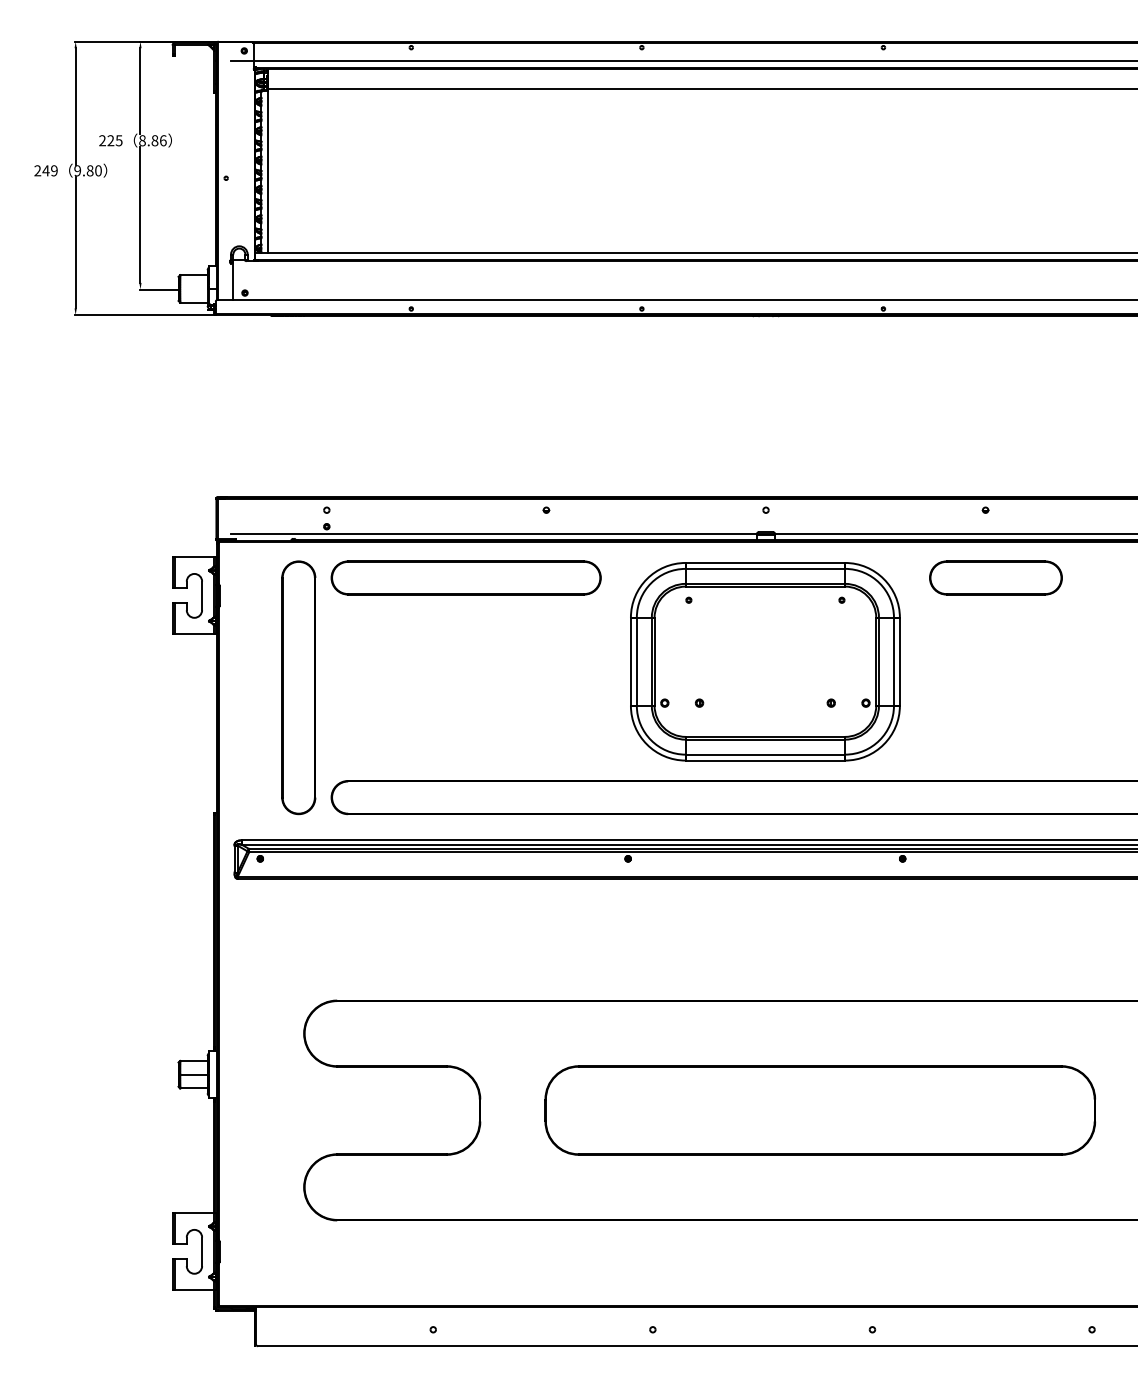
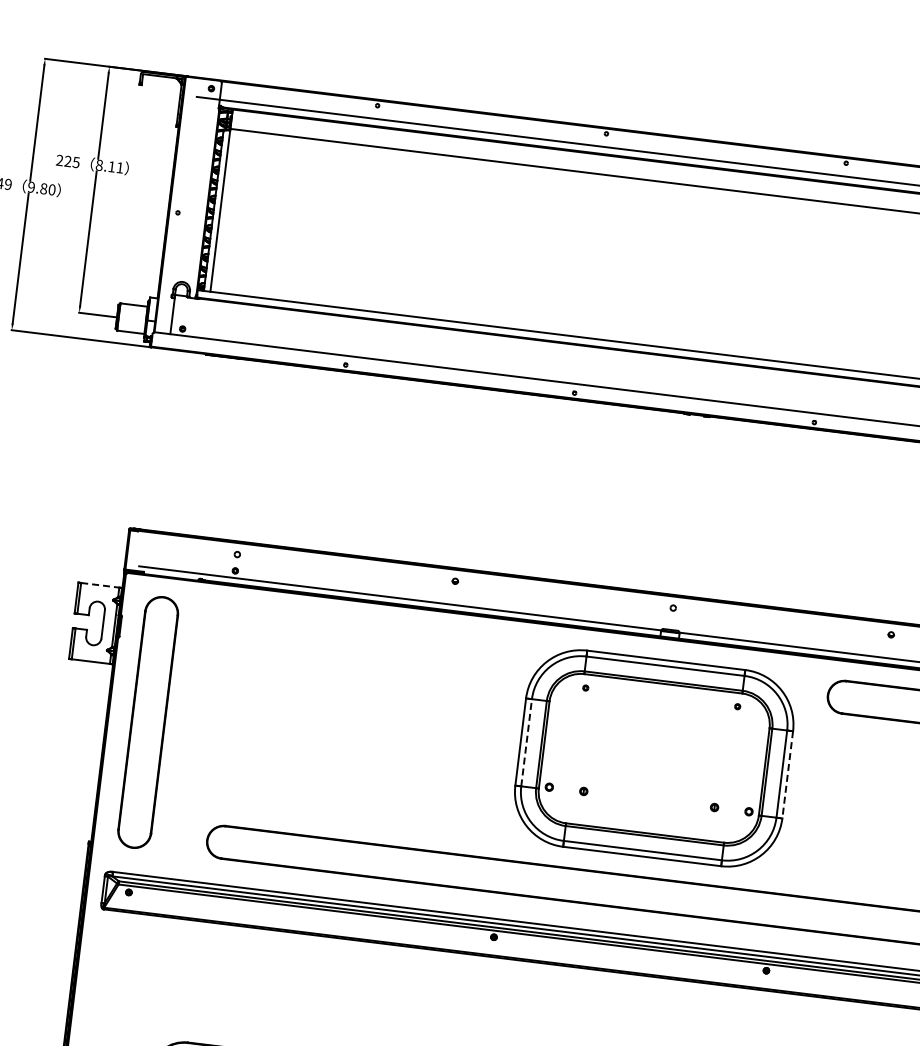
text: (158, 140) -> (115, 167), 8.86 -> 8.11
line: (194, 557) -> (100, 585), solid -> dashed
part: (465, 577) -> (366, 638), removed
line: (636, 661) -> (526, 742), solid -> dashed
line: (899, 661) -> (787, 774), solid -> dashed
part: (298, 687) -> (147, 722), moved

